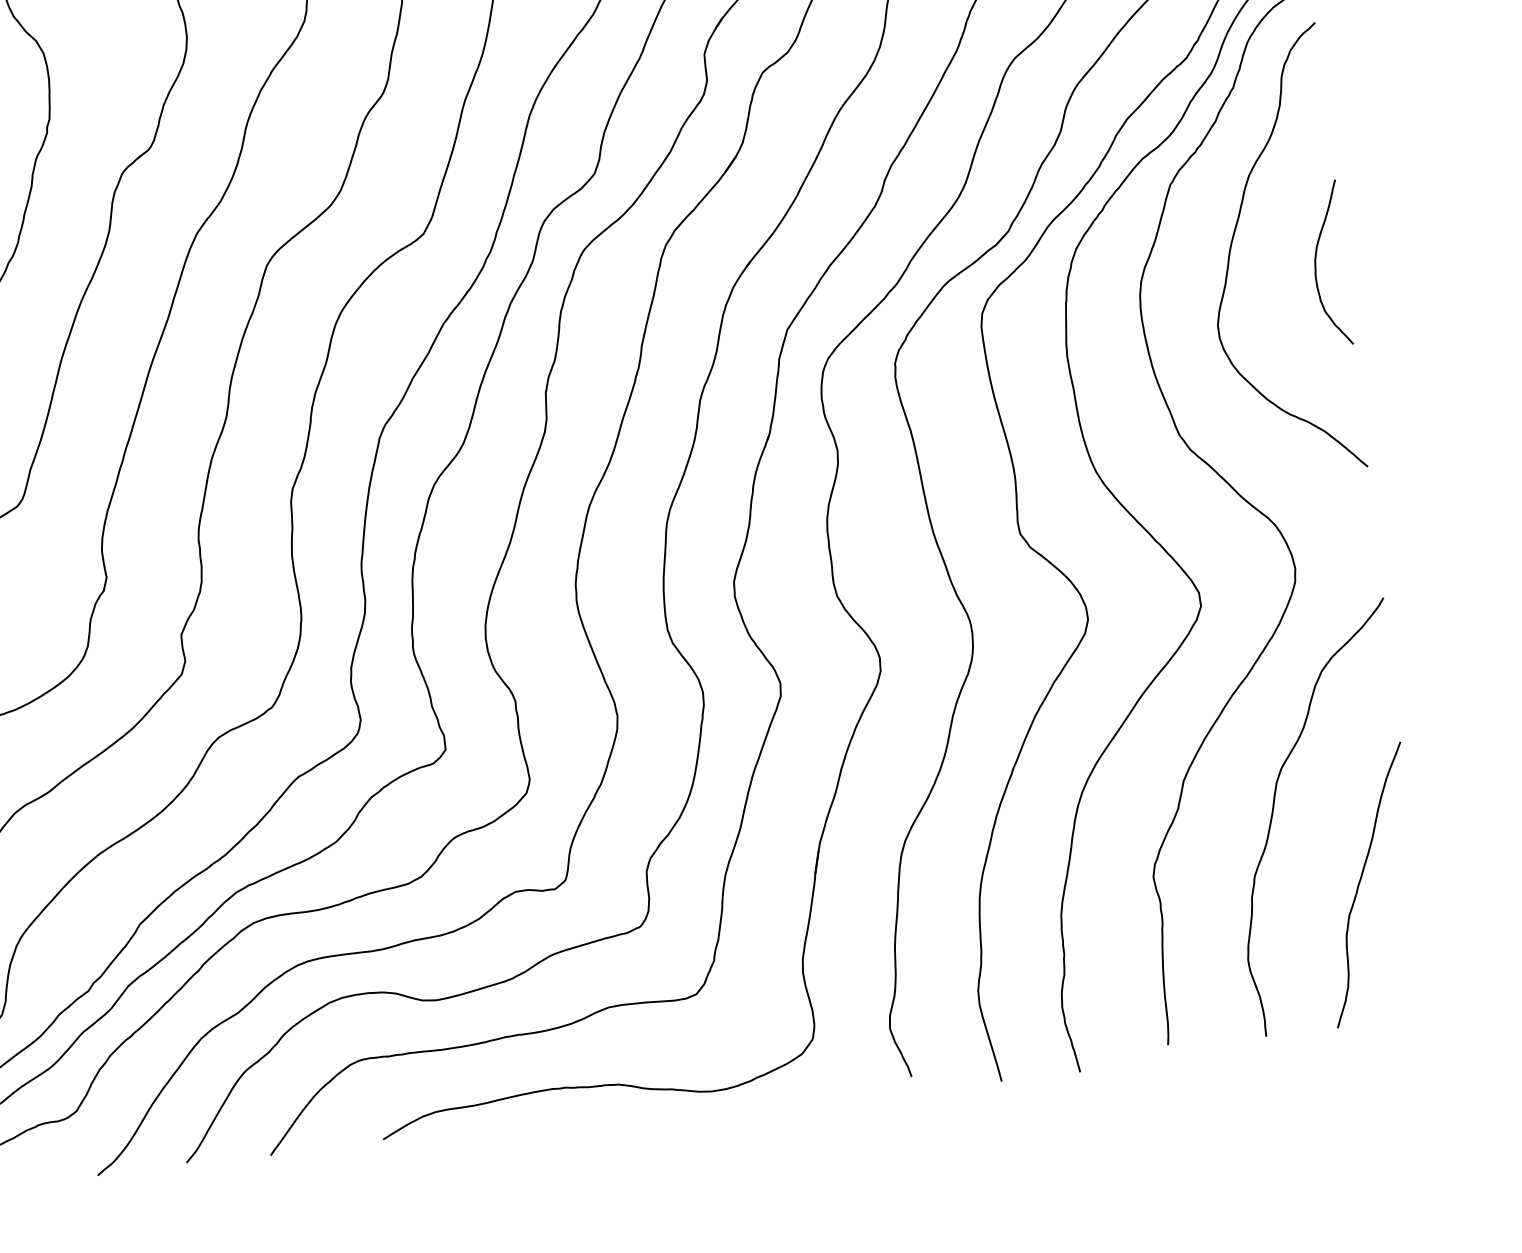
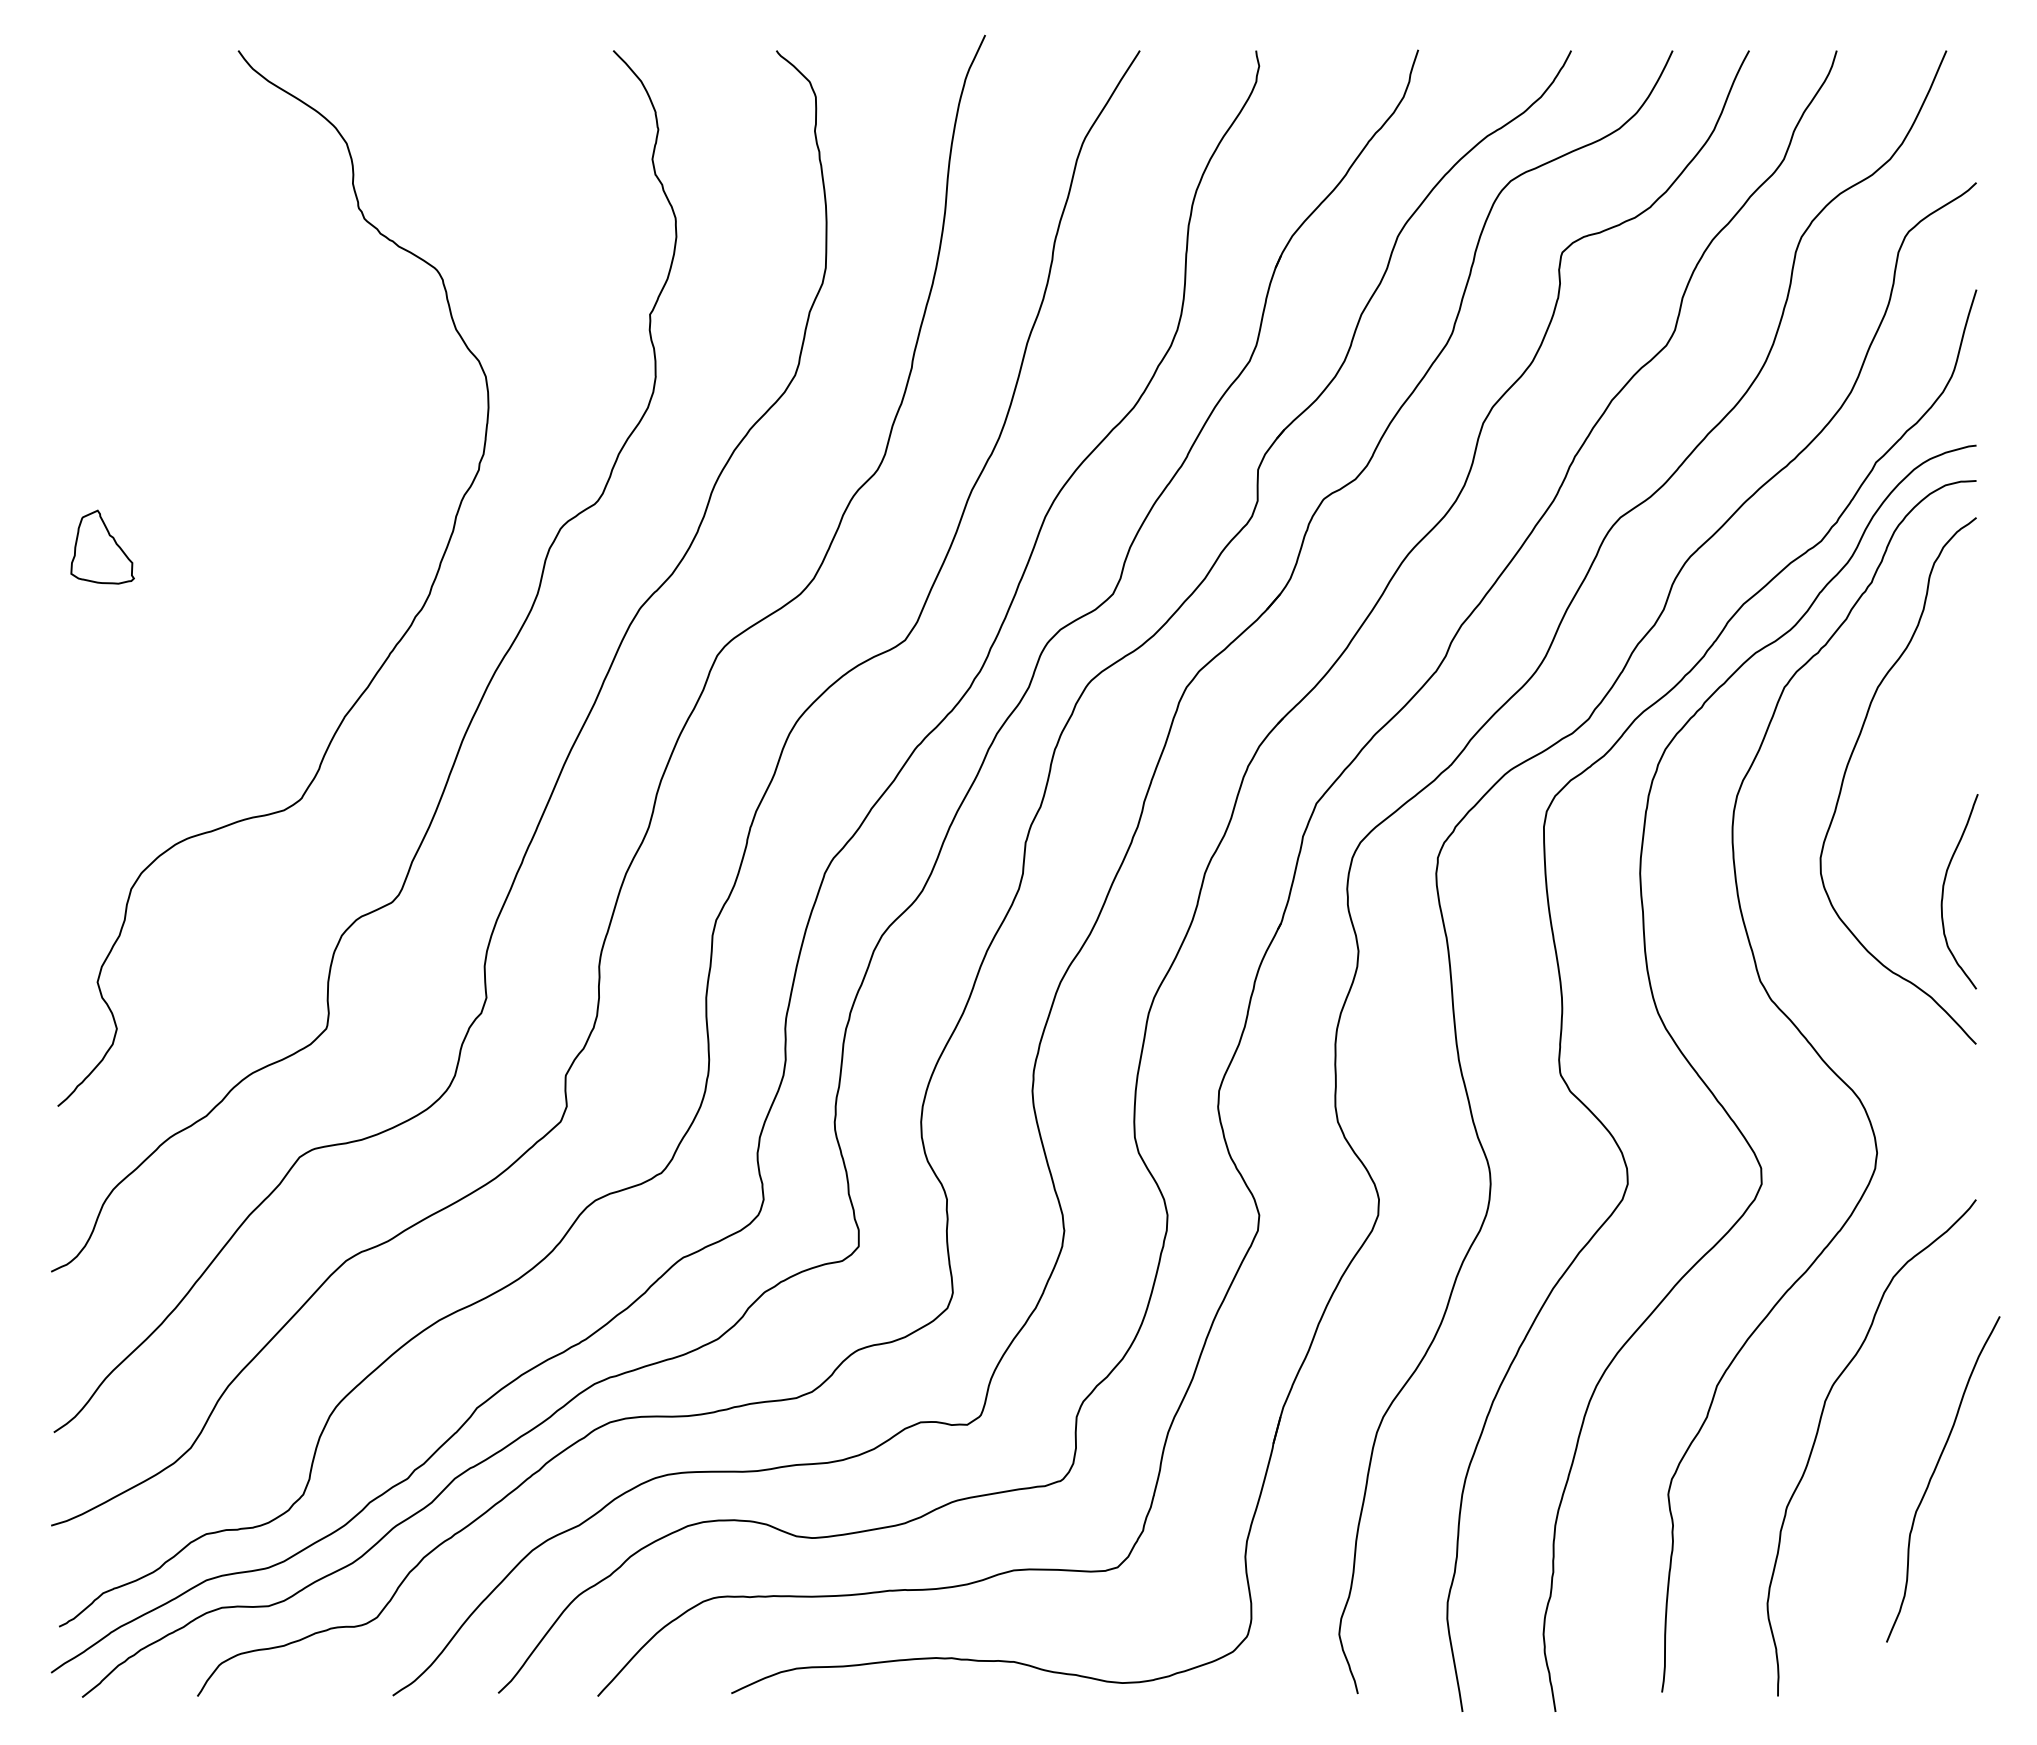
curve: (1316, 261) -> (1944, 887), moved
curve: (1360, 882) -> (1933, 1475), moved

